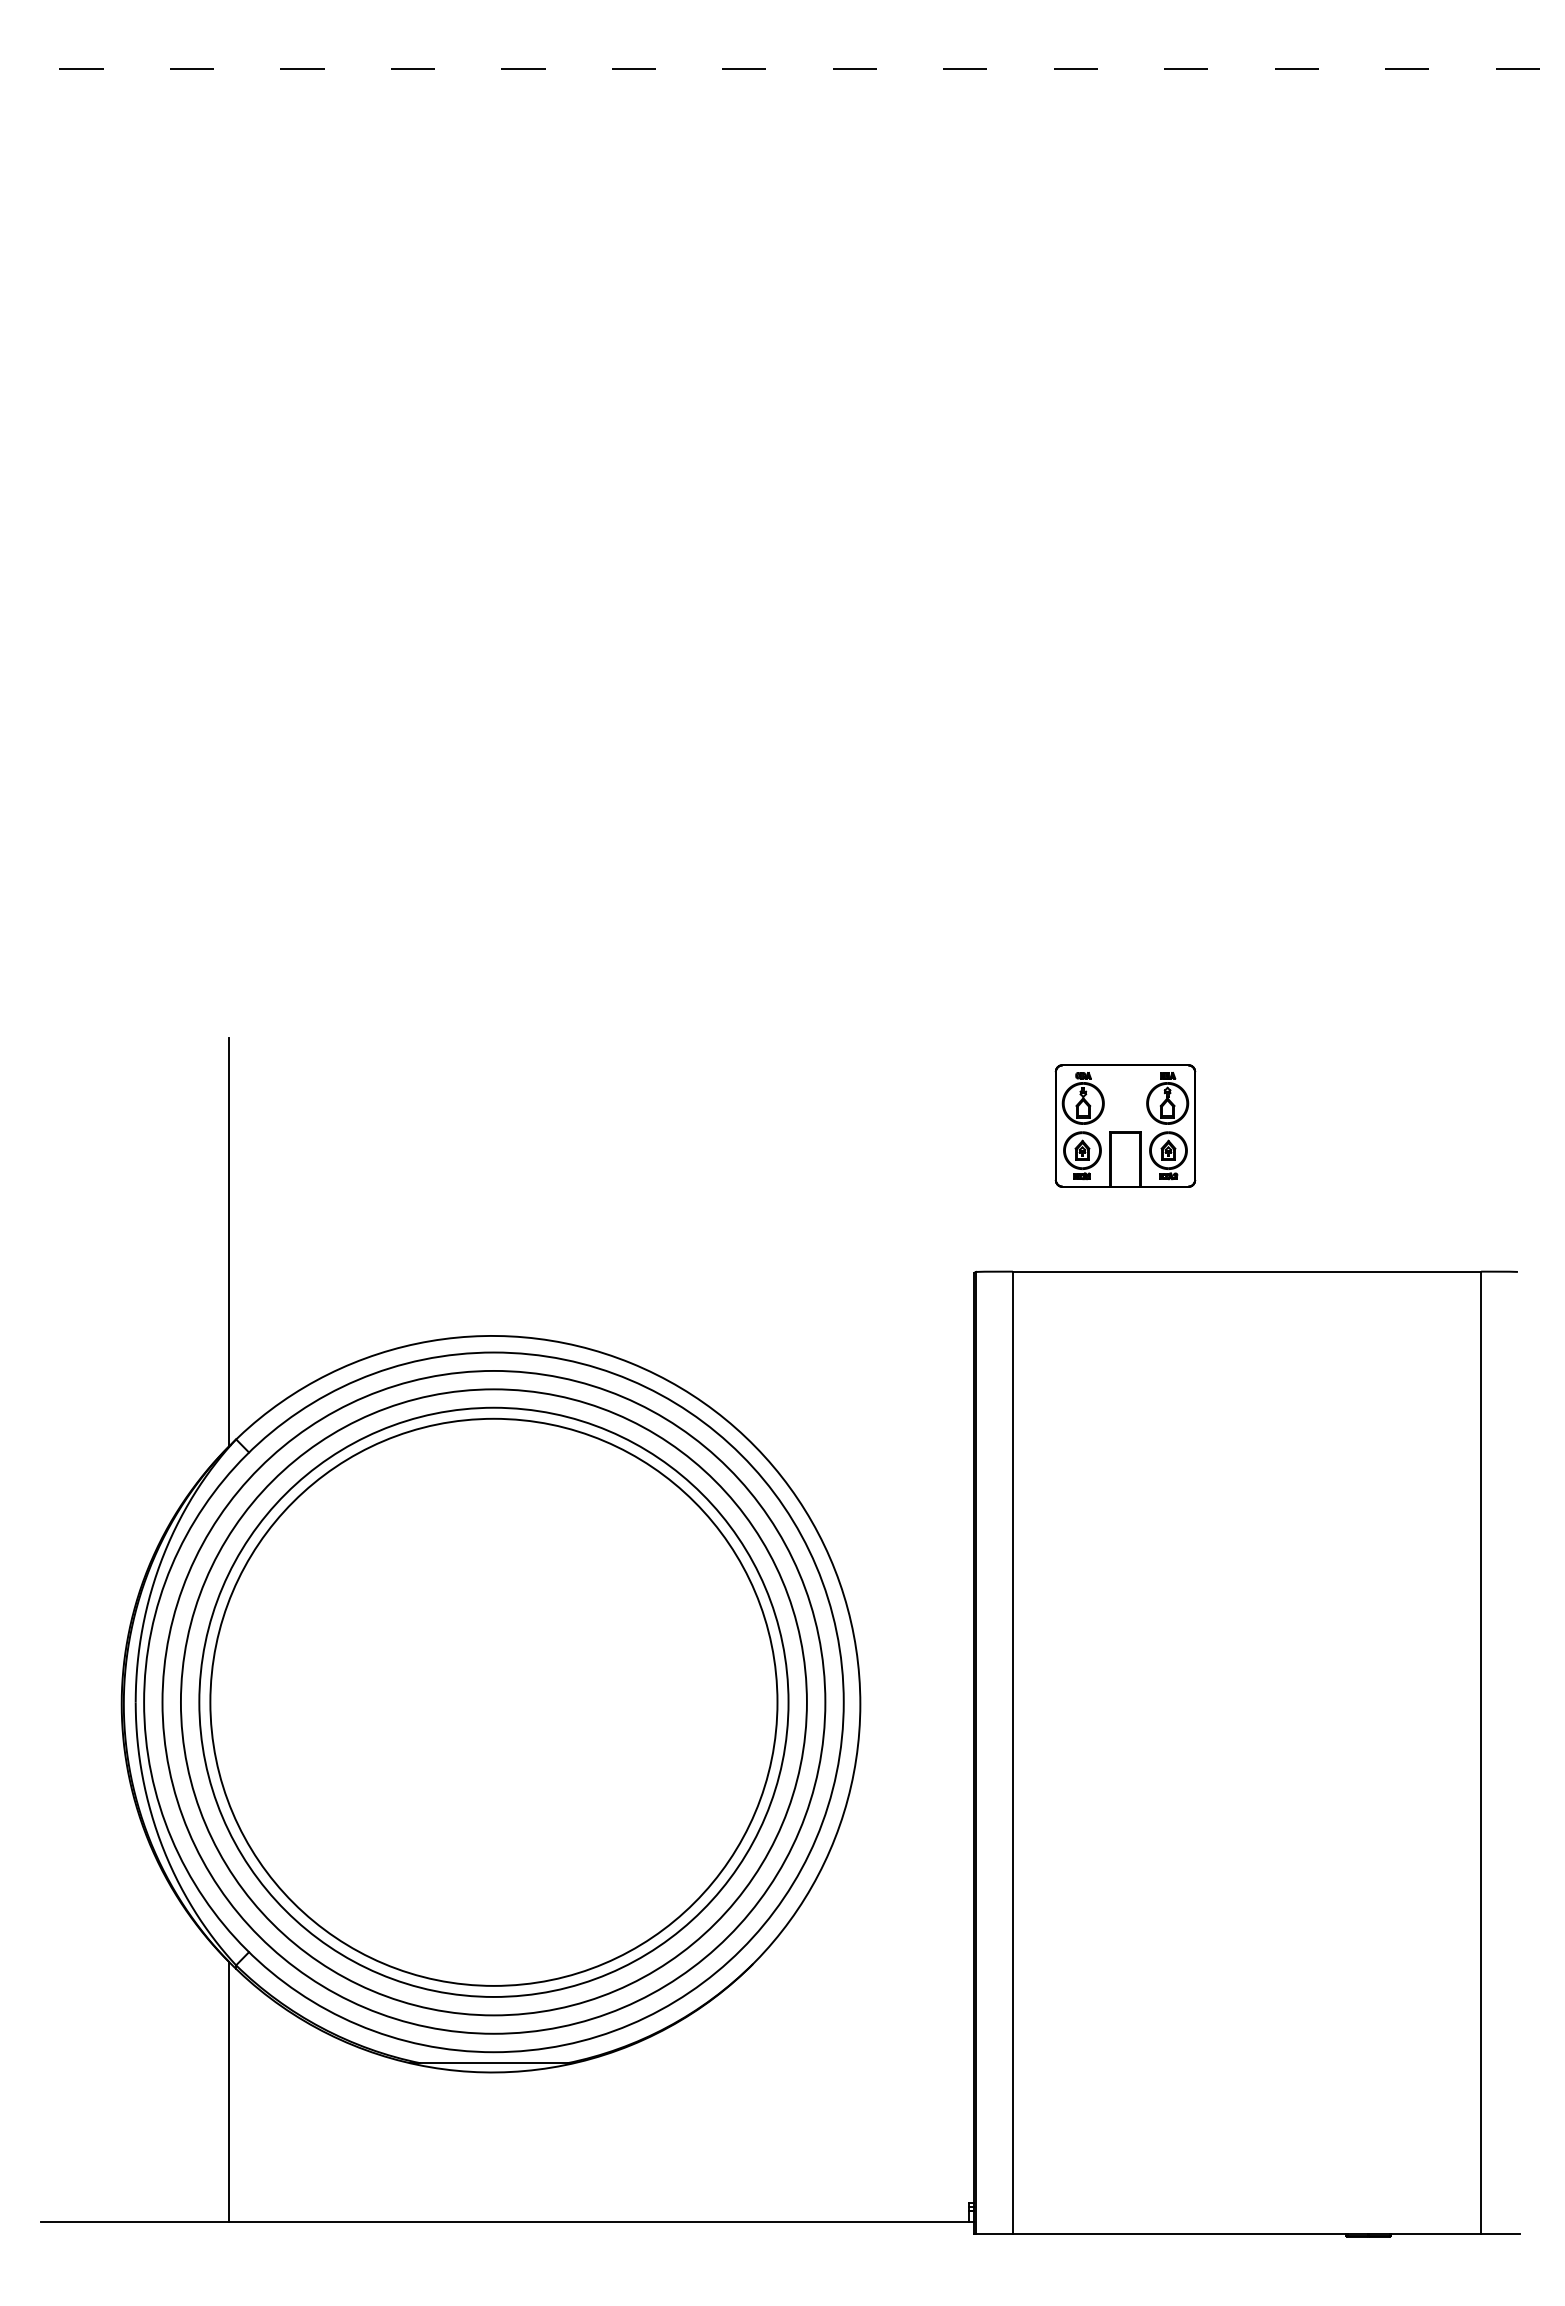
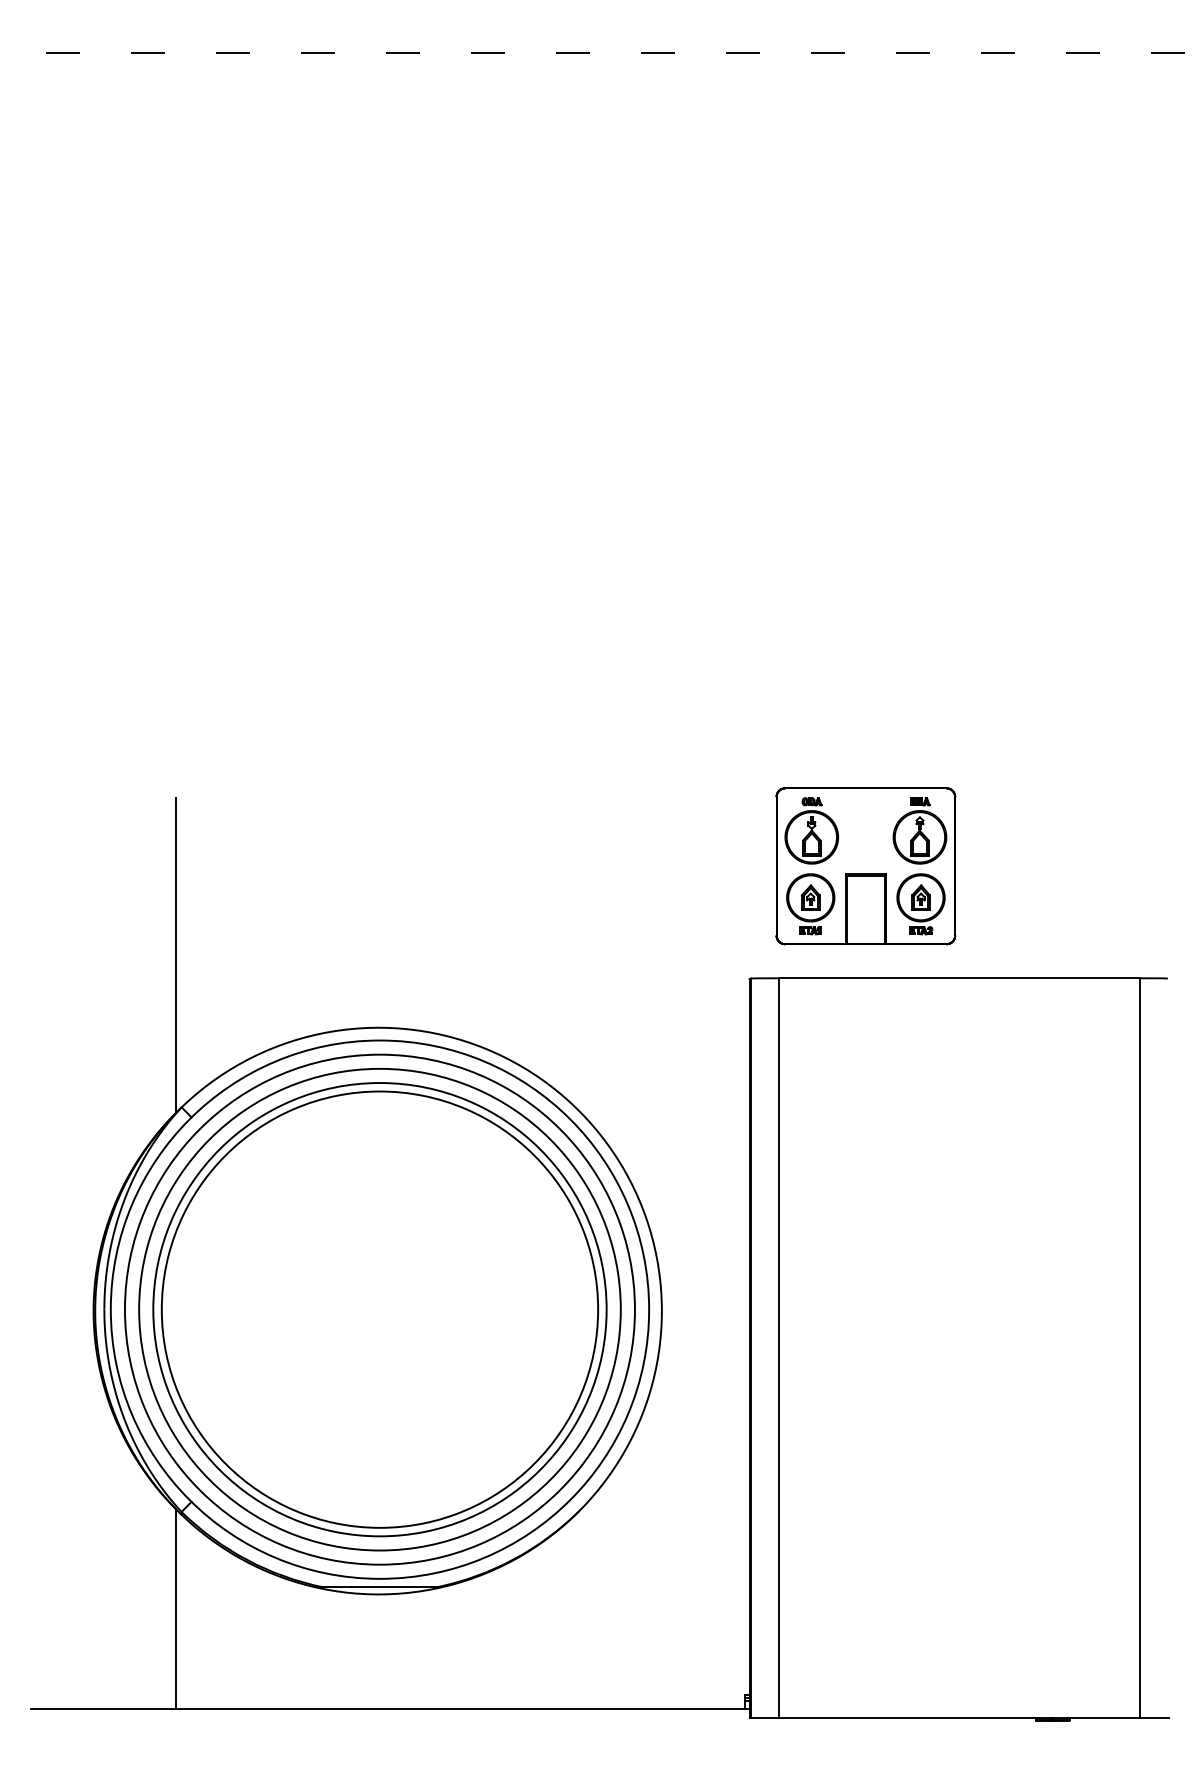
part: (1125, 1125) -> (865, 865), size x1.67

